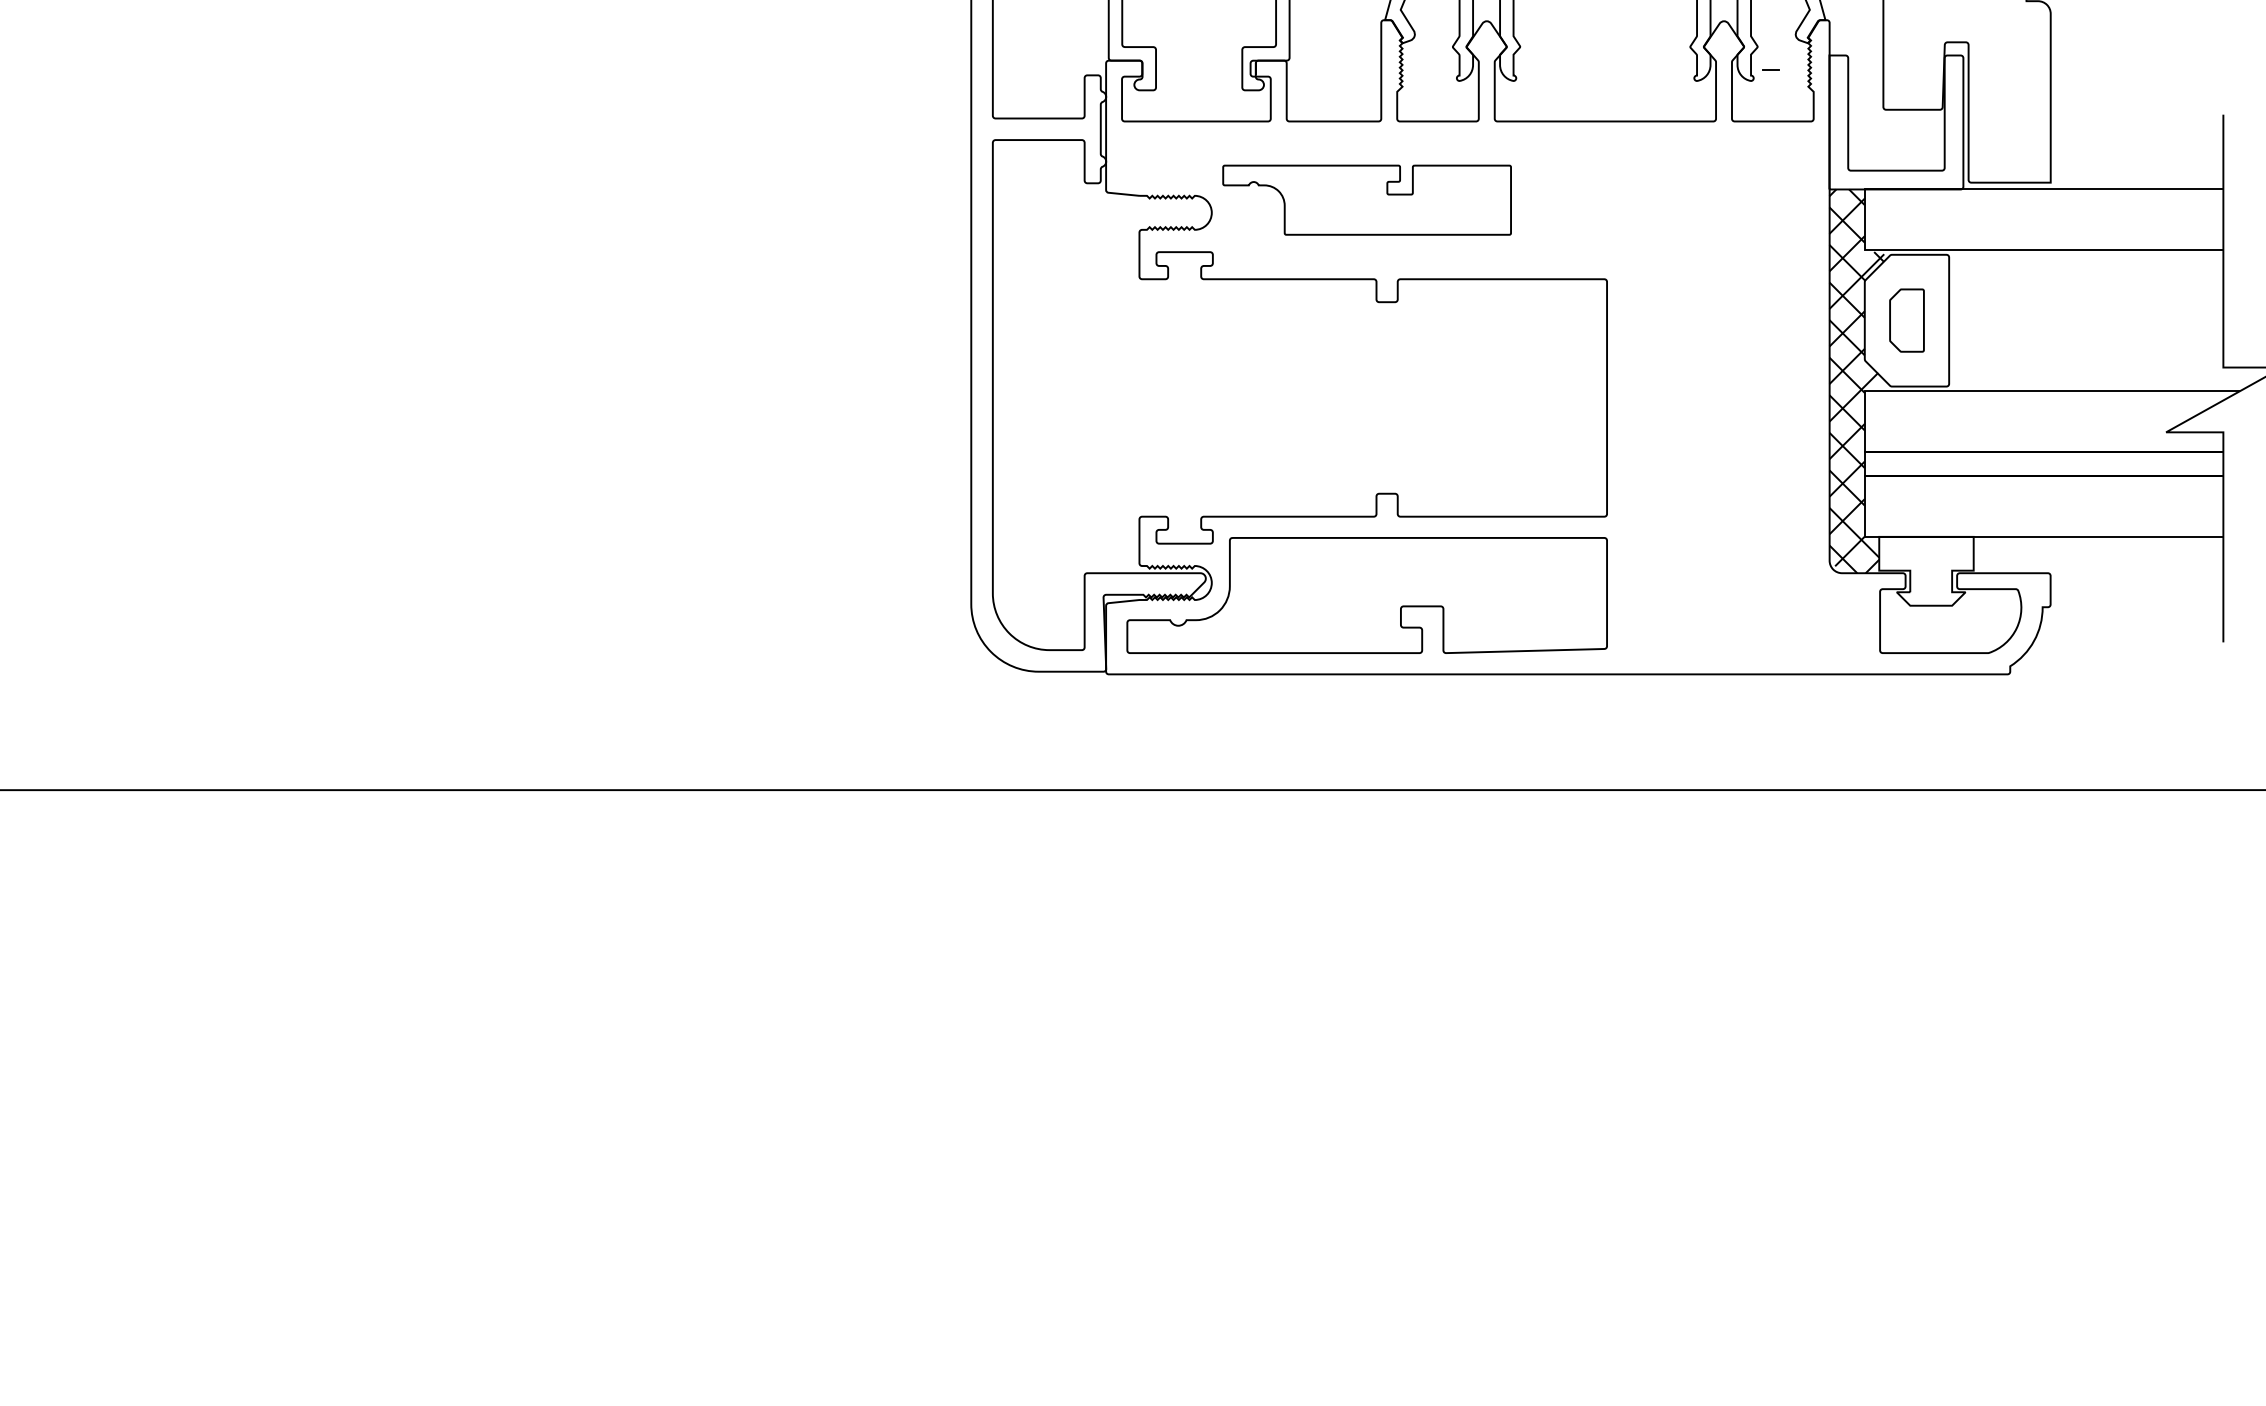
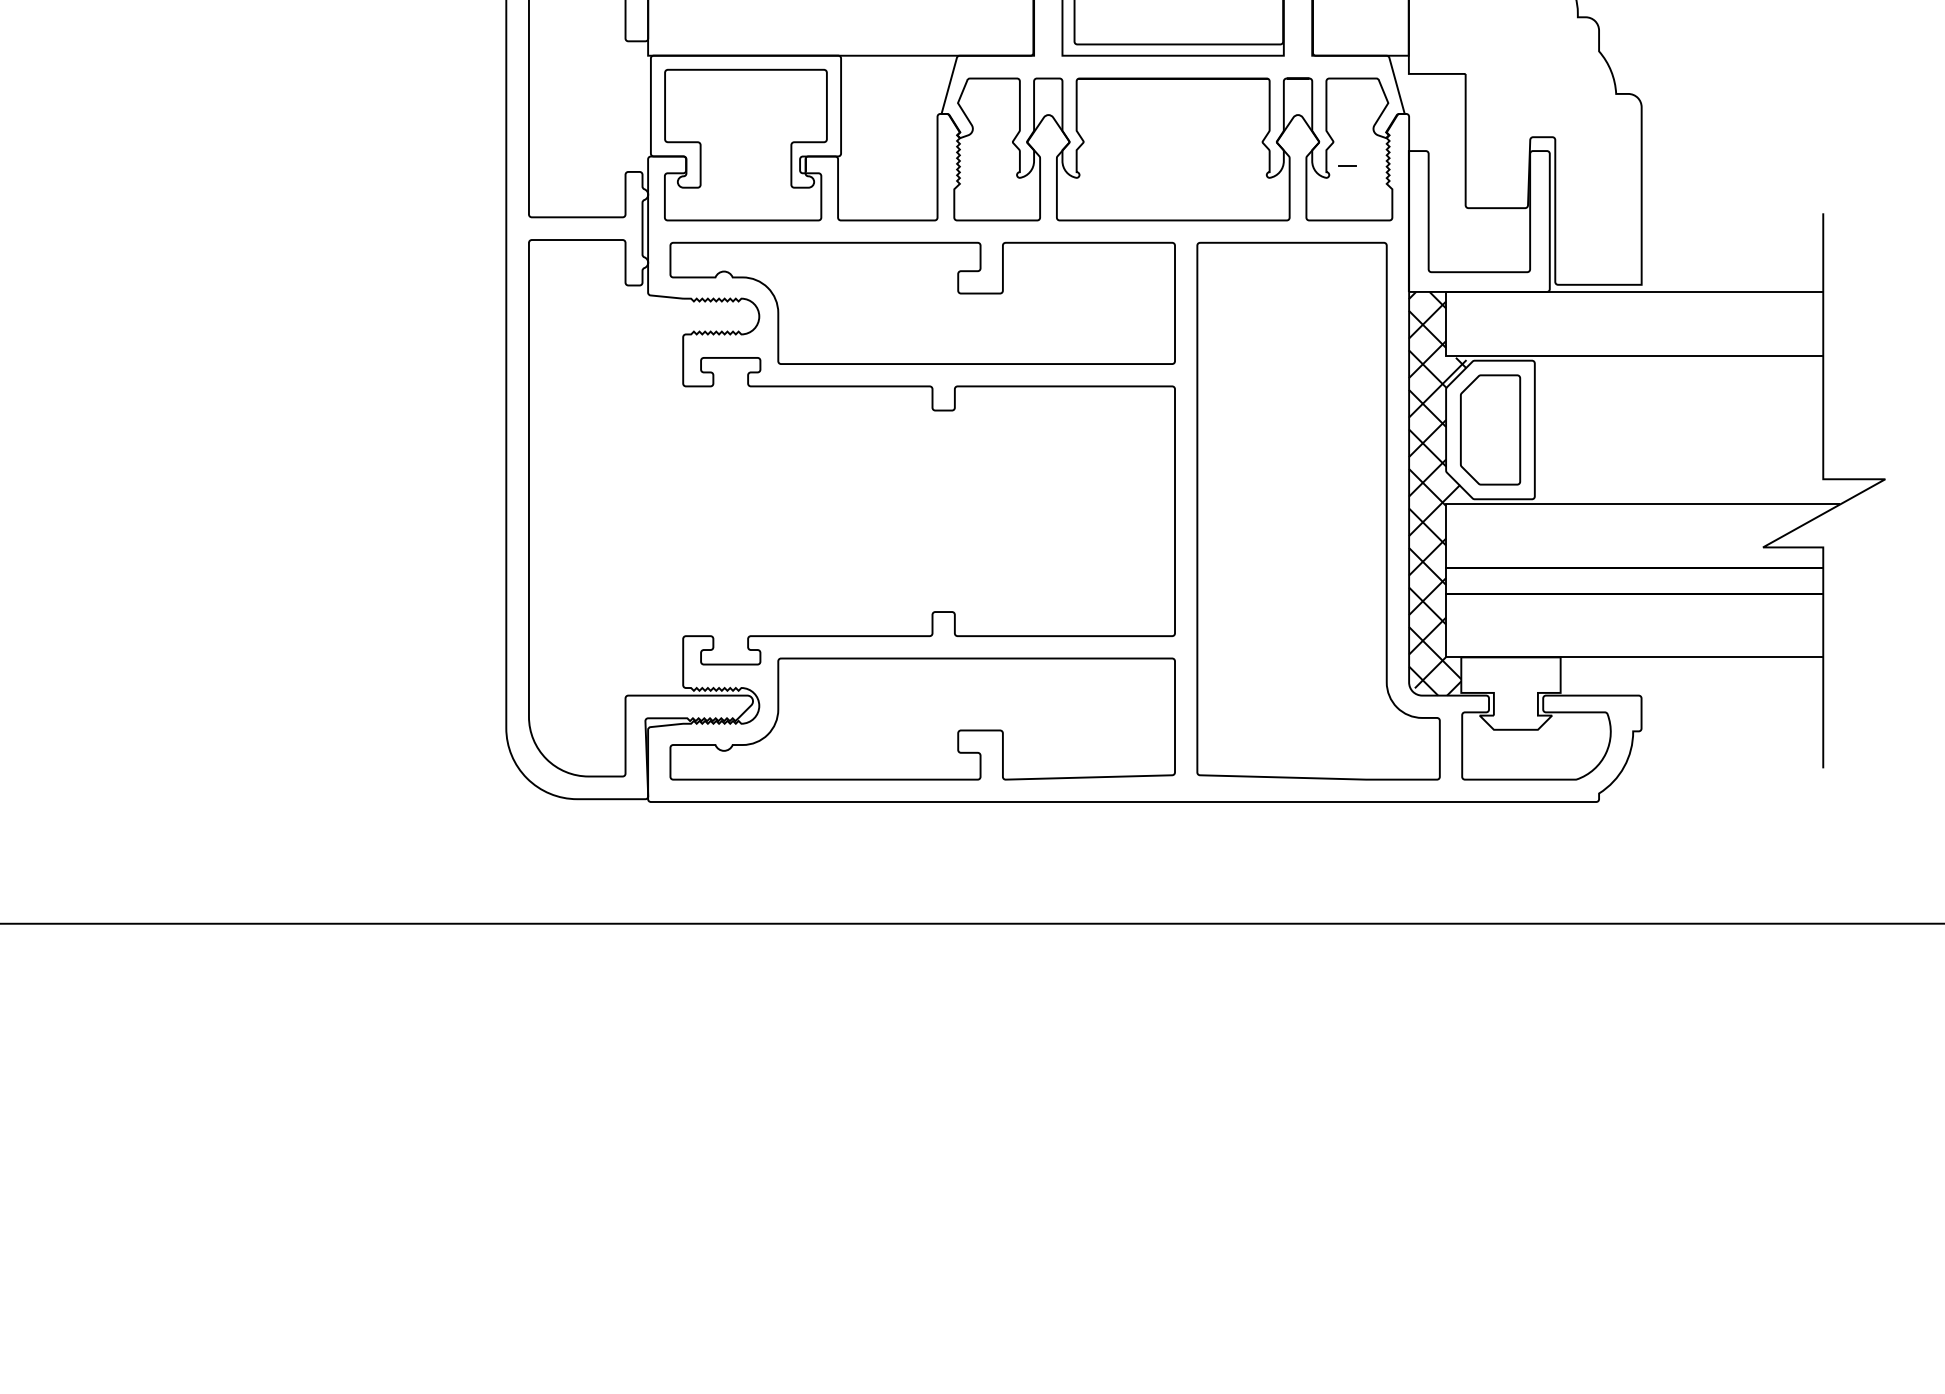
part: (1366, 199) -> (921, 302), size x1.67
part: (1906, 320) -> (1489, 429), size x1.67
part: (1743, 397) -> (1318, 510), added

